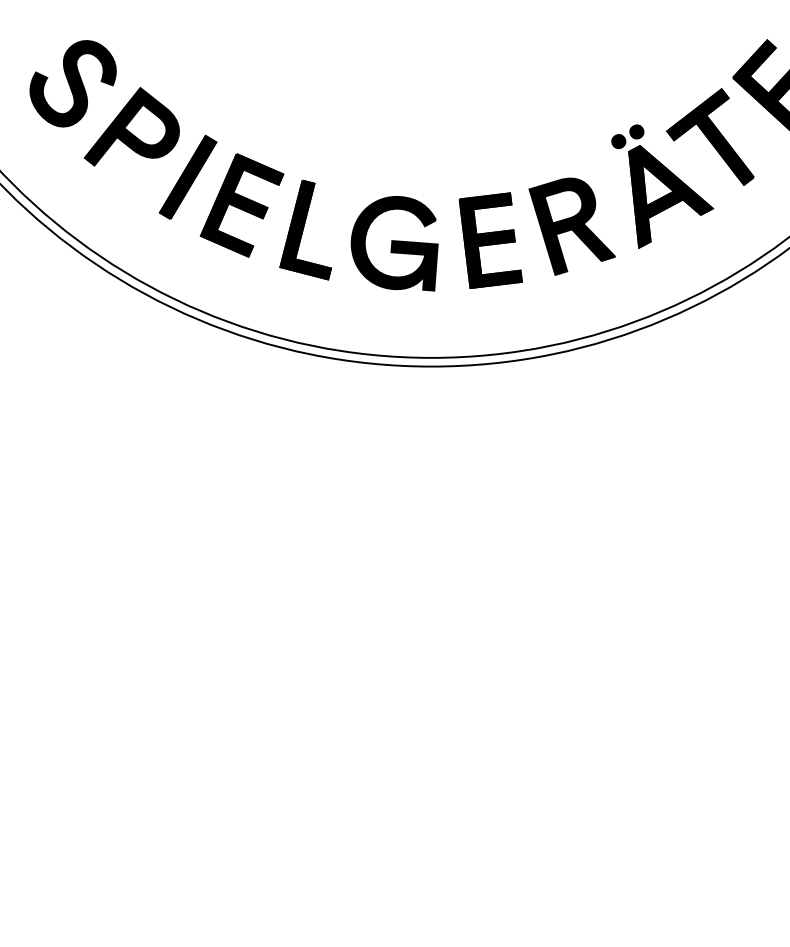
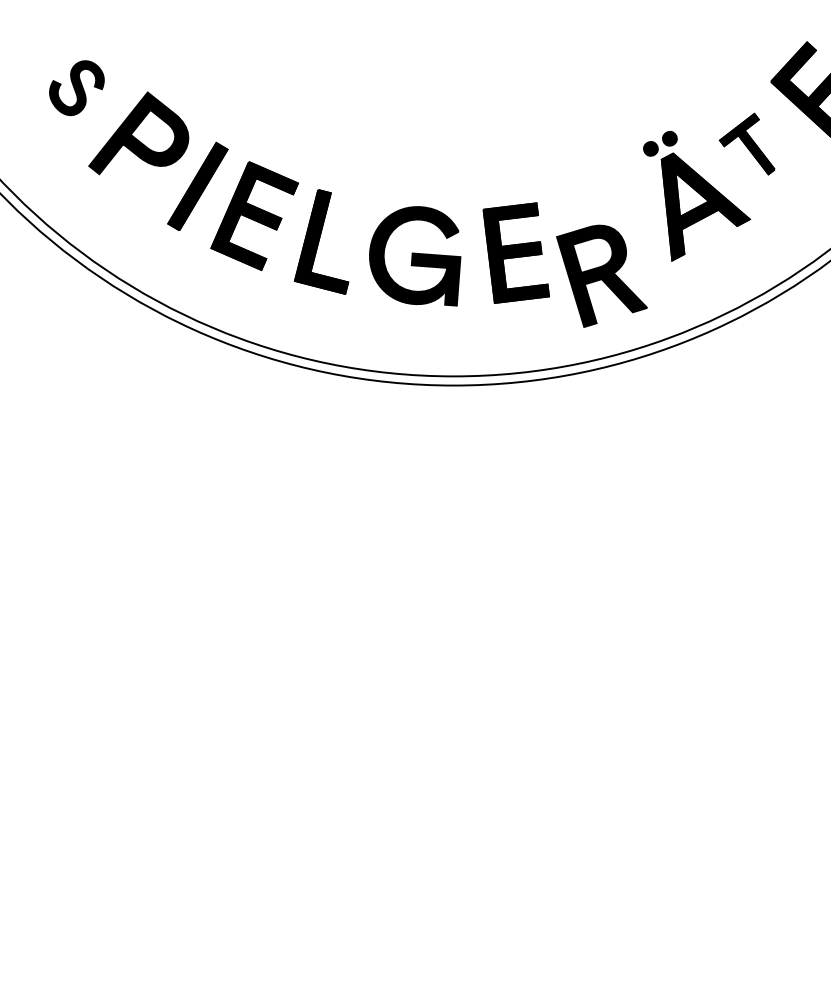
part: (72, 83) -> (76, 87), size x0.6
part: (710, 136) -> (747, 143), size x0.6
part: (571, 226) -> (601, 276), moved

